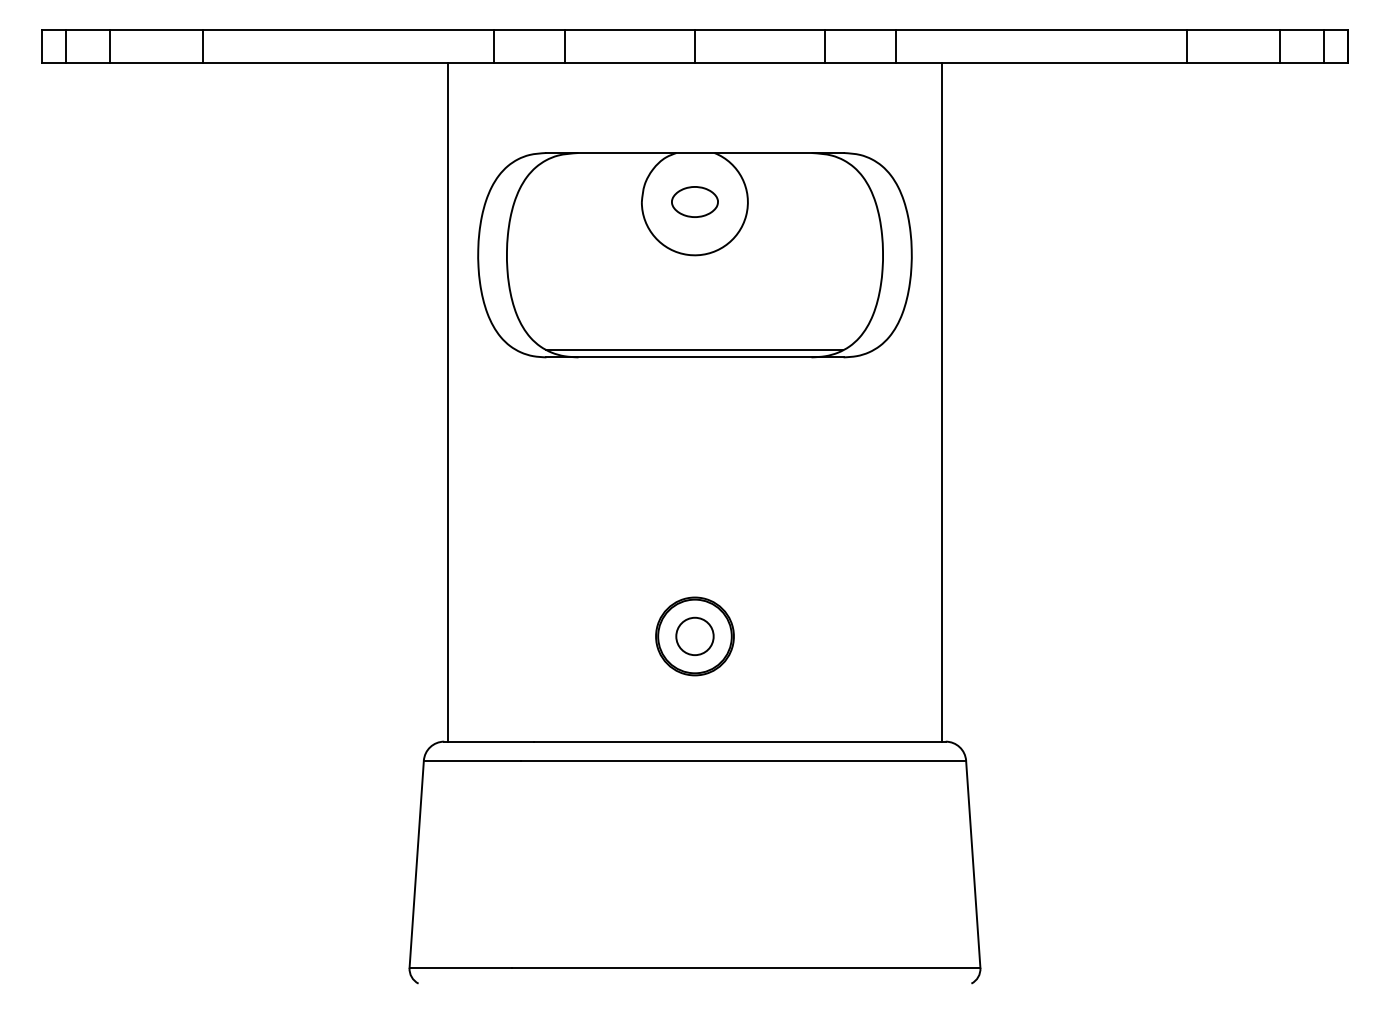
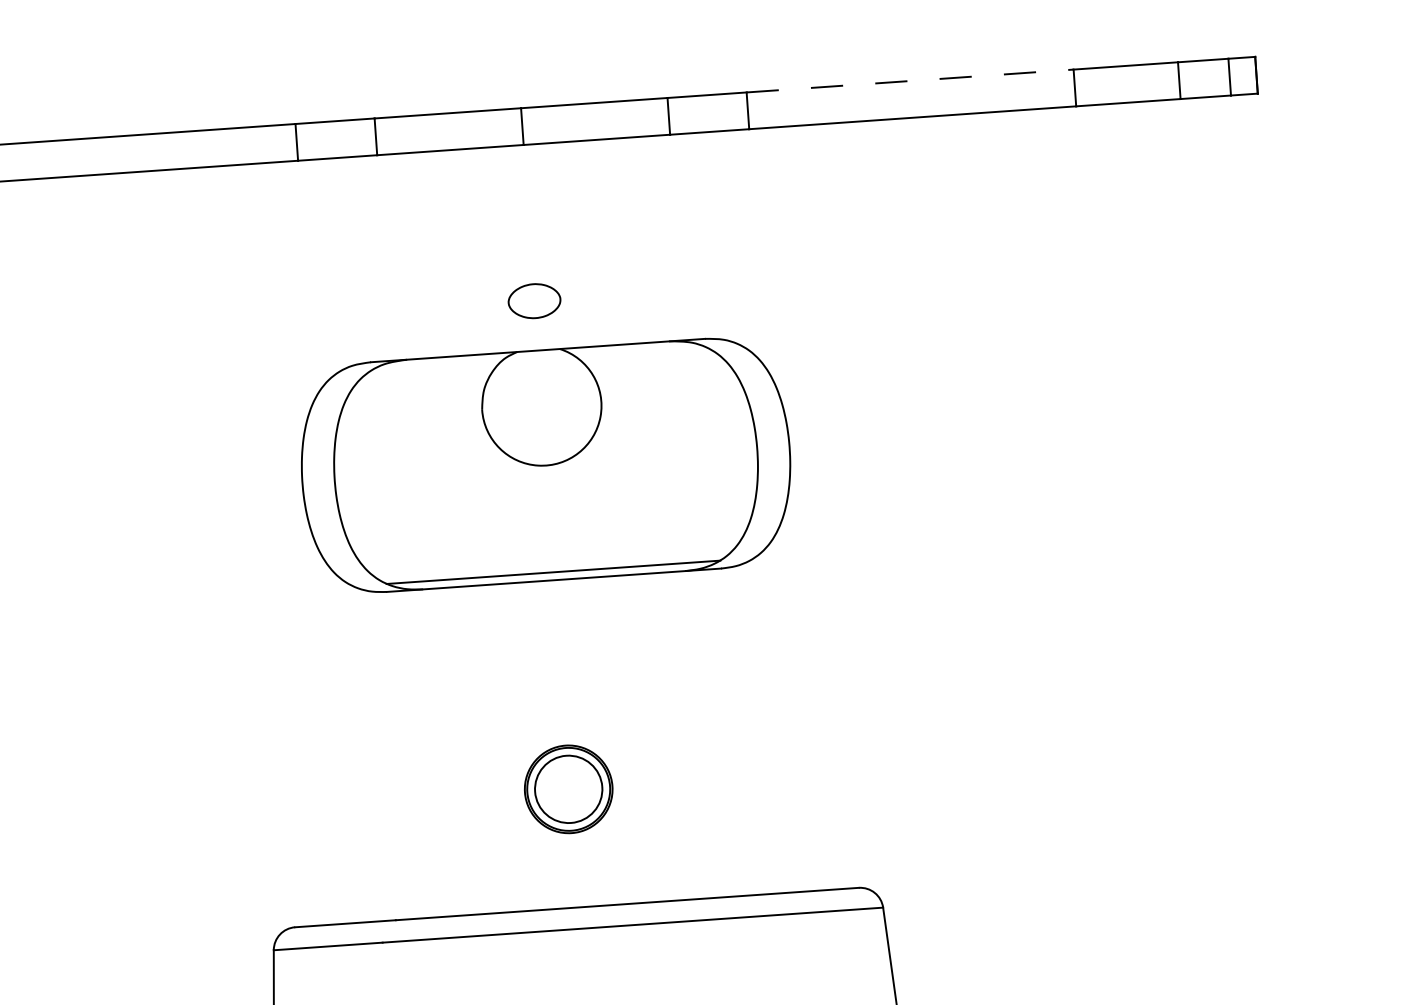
line: (1041, 30) -> (910, 81), solid -> dashed
part: (694, 255) -> (545, 465), moved
line: (448, 402) -> (273, 545), removed
line: (941, 402) -> (827, 507), removed
circle: (694, 636) -> (568, 789), size x1.6

